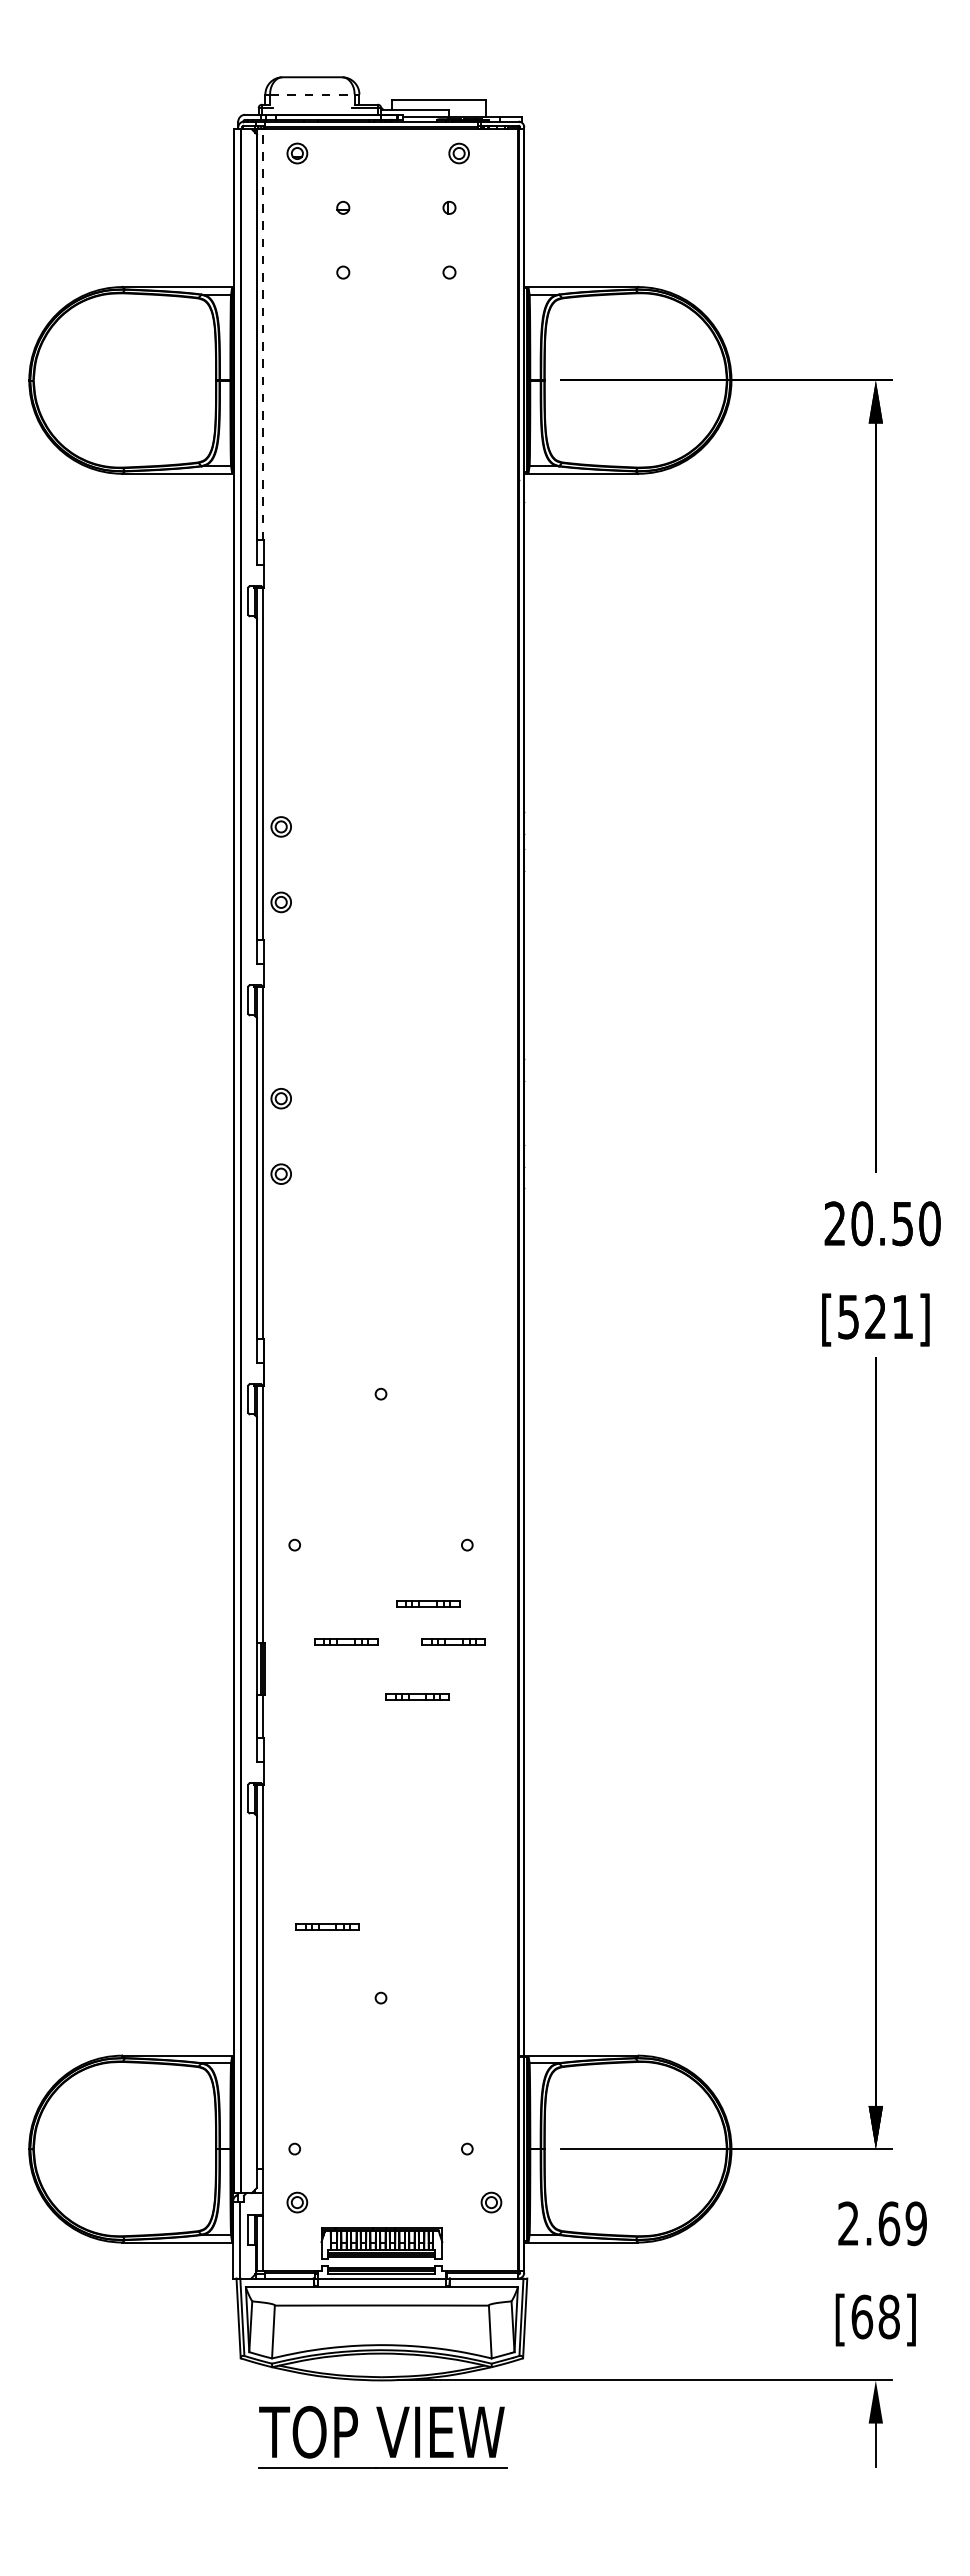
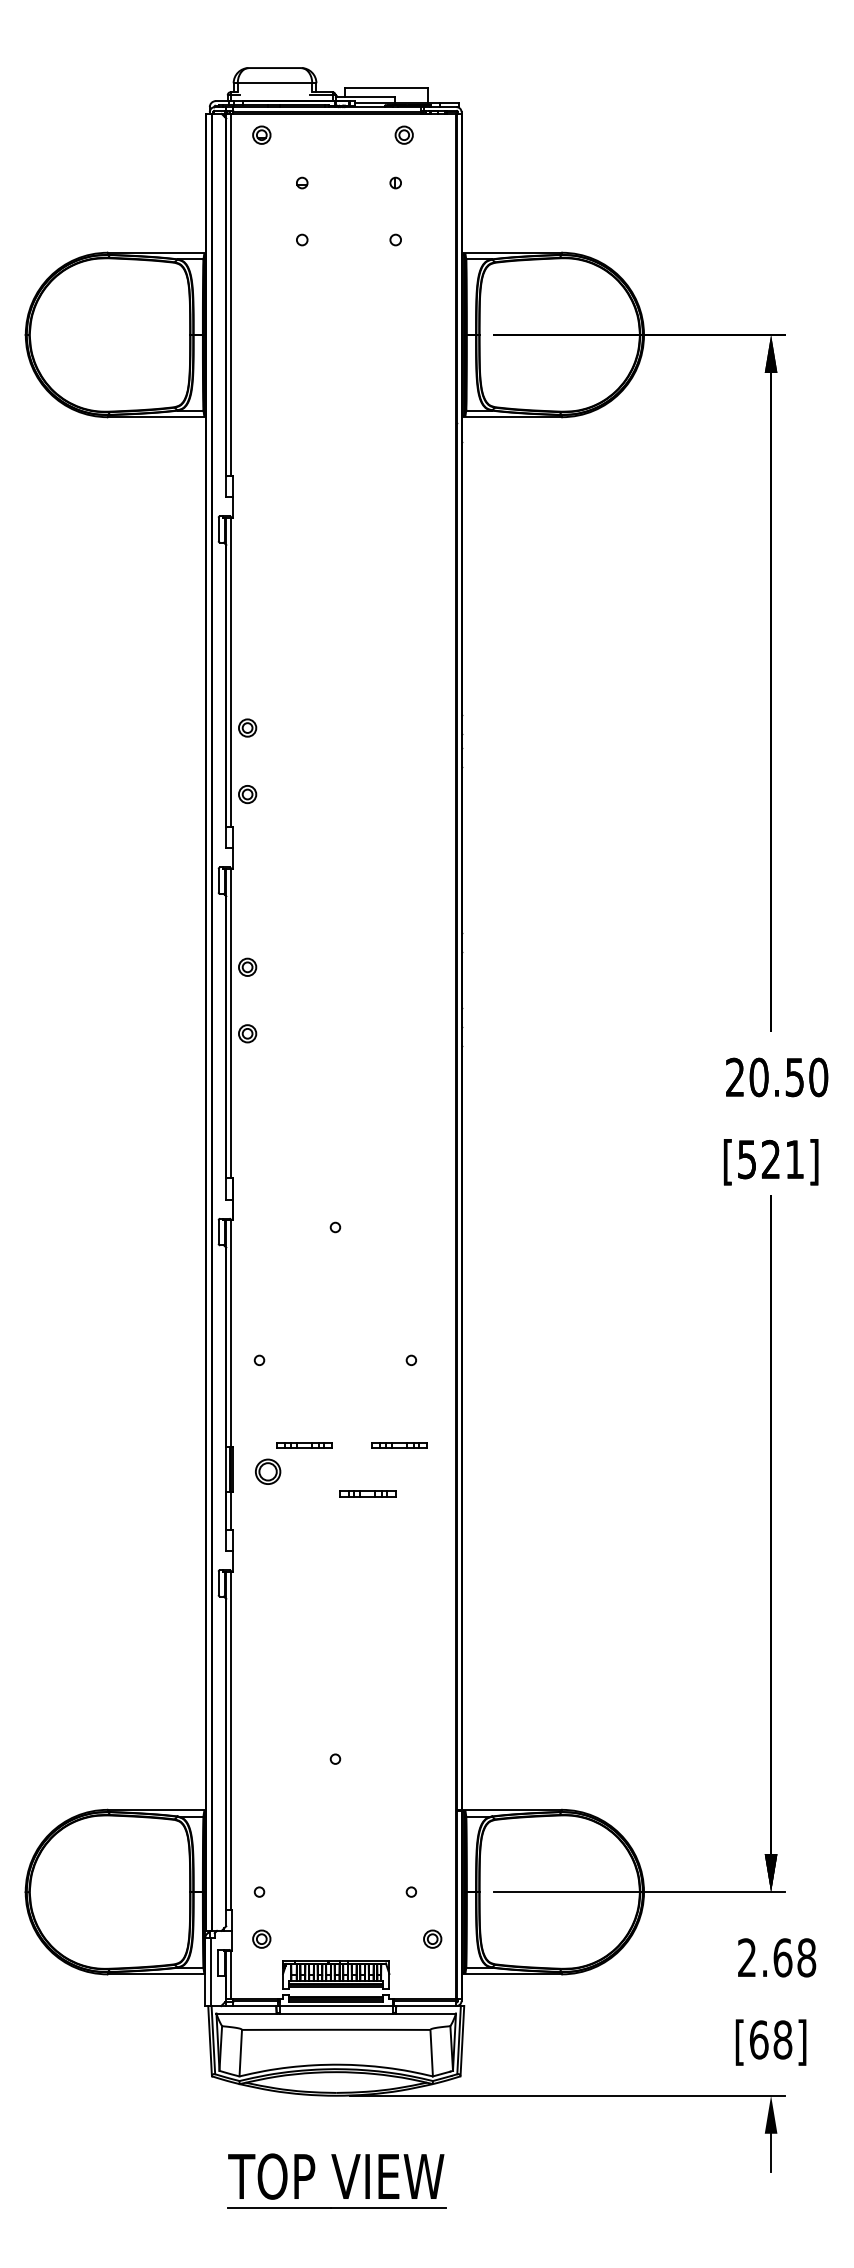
line: (312, 94) -> (275, 83), dashed -> solid
line: (262, 334) -> (231, 294), dashed -> solid
part: (428, 1603) -> (377, 1411), removed
part: (304, 1671) -> (268, 1471), added
part: (327, 1926) -> (288, 1696), removed
text: (915, 2223) -> (806, 1957), 2.69 -> 2.68
part: (382, 2436) -> (336, 2180), moved

